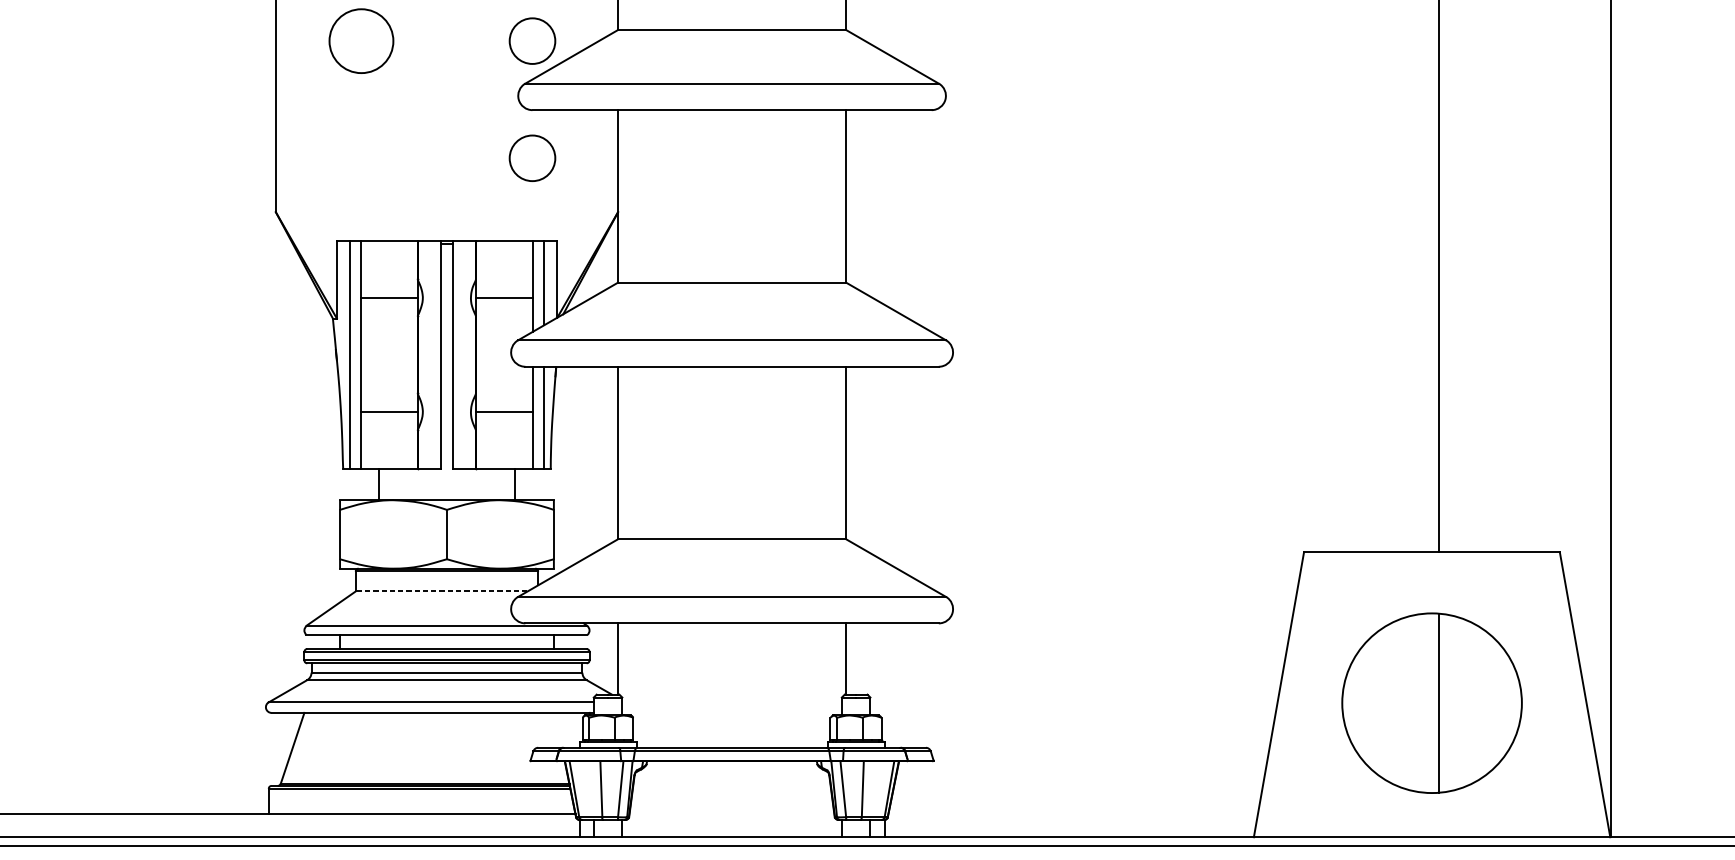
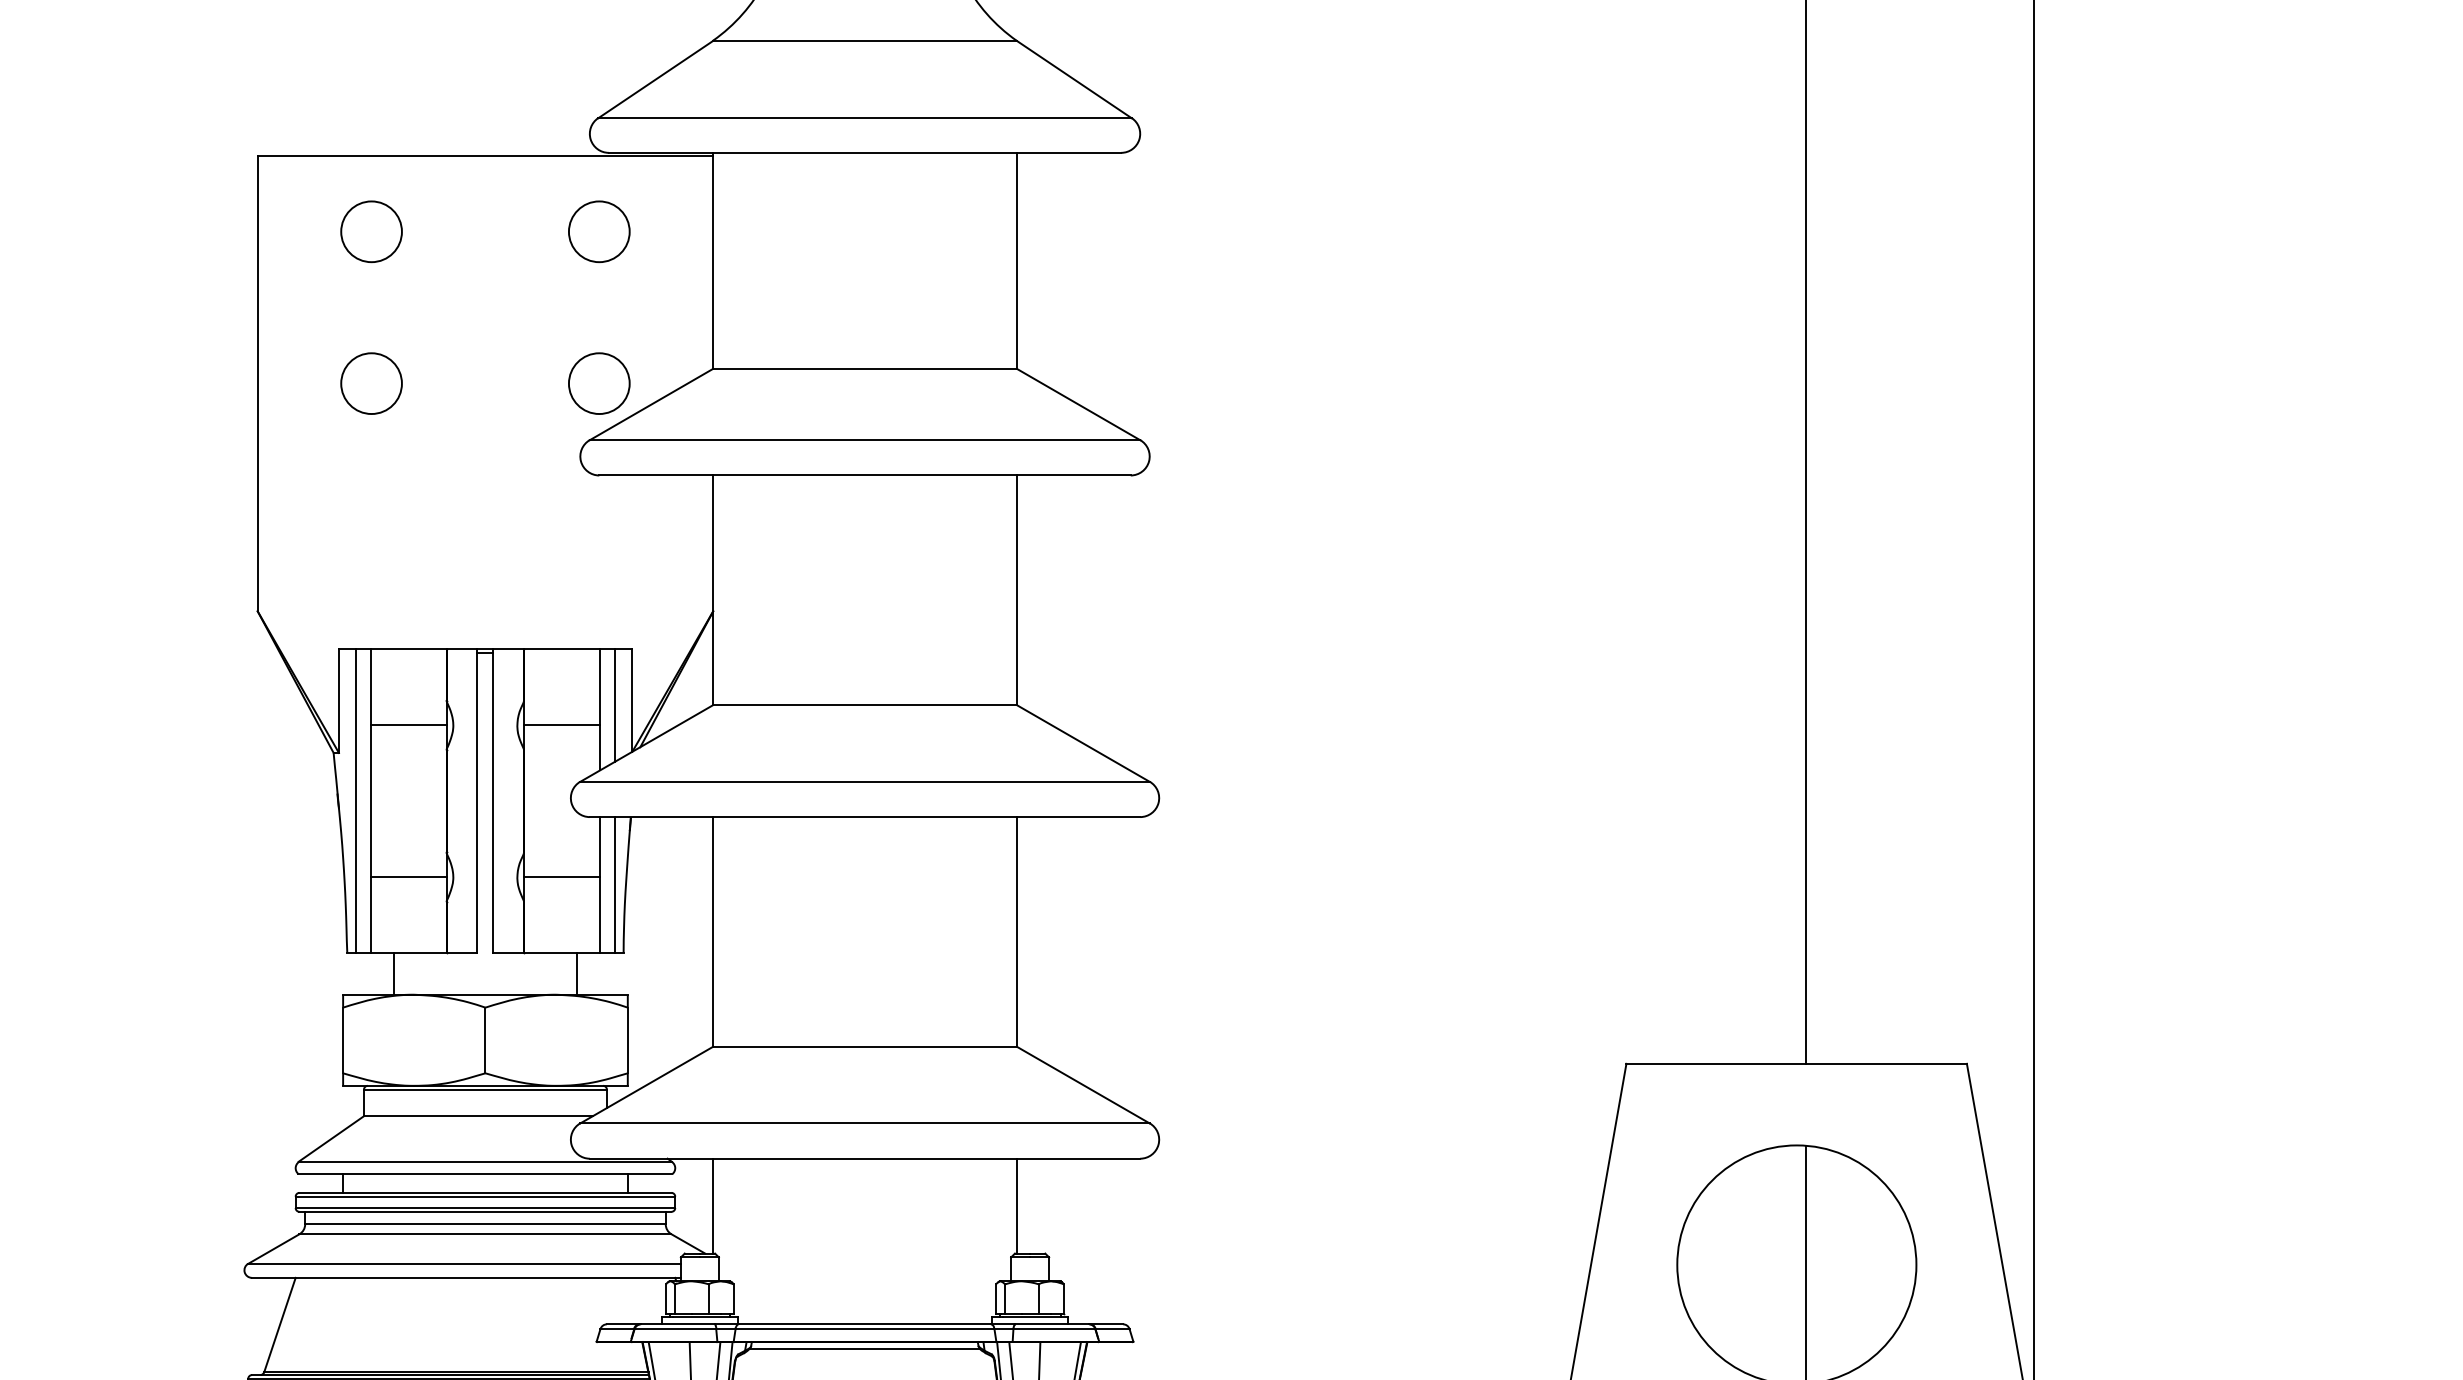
circle: (361, 41) -> (371, 383), size x0.71
circle: (532, 158) -> (599, 539), removed
line: (440, 591) -> (477, 1116), dashed -> solid
line: (731, 765) -> (864, 1348), added

